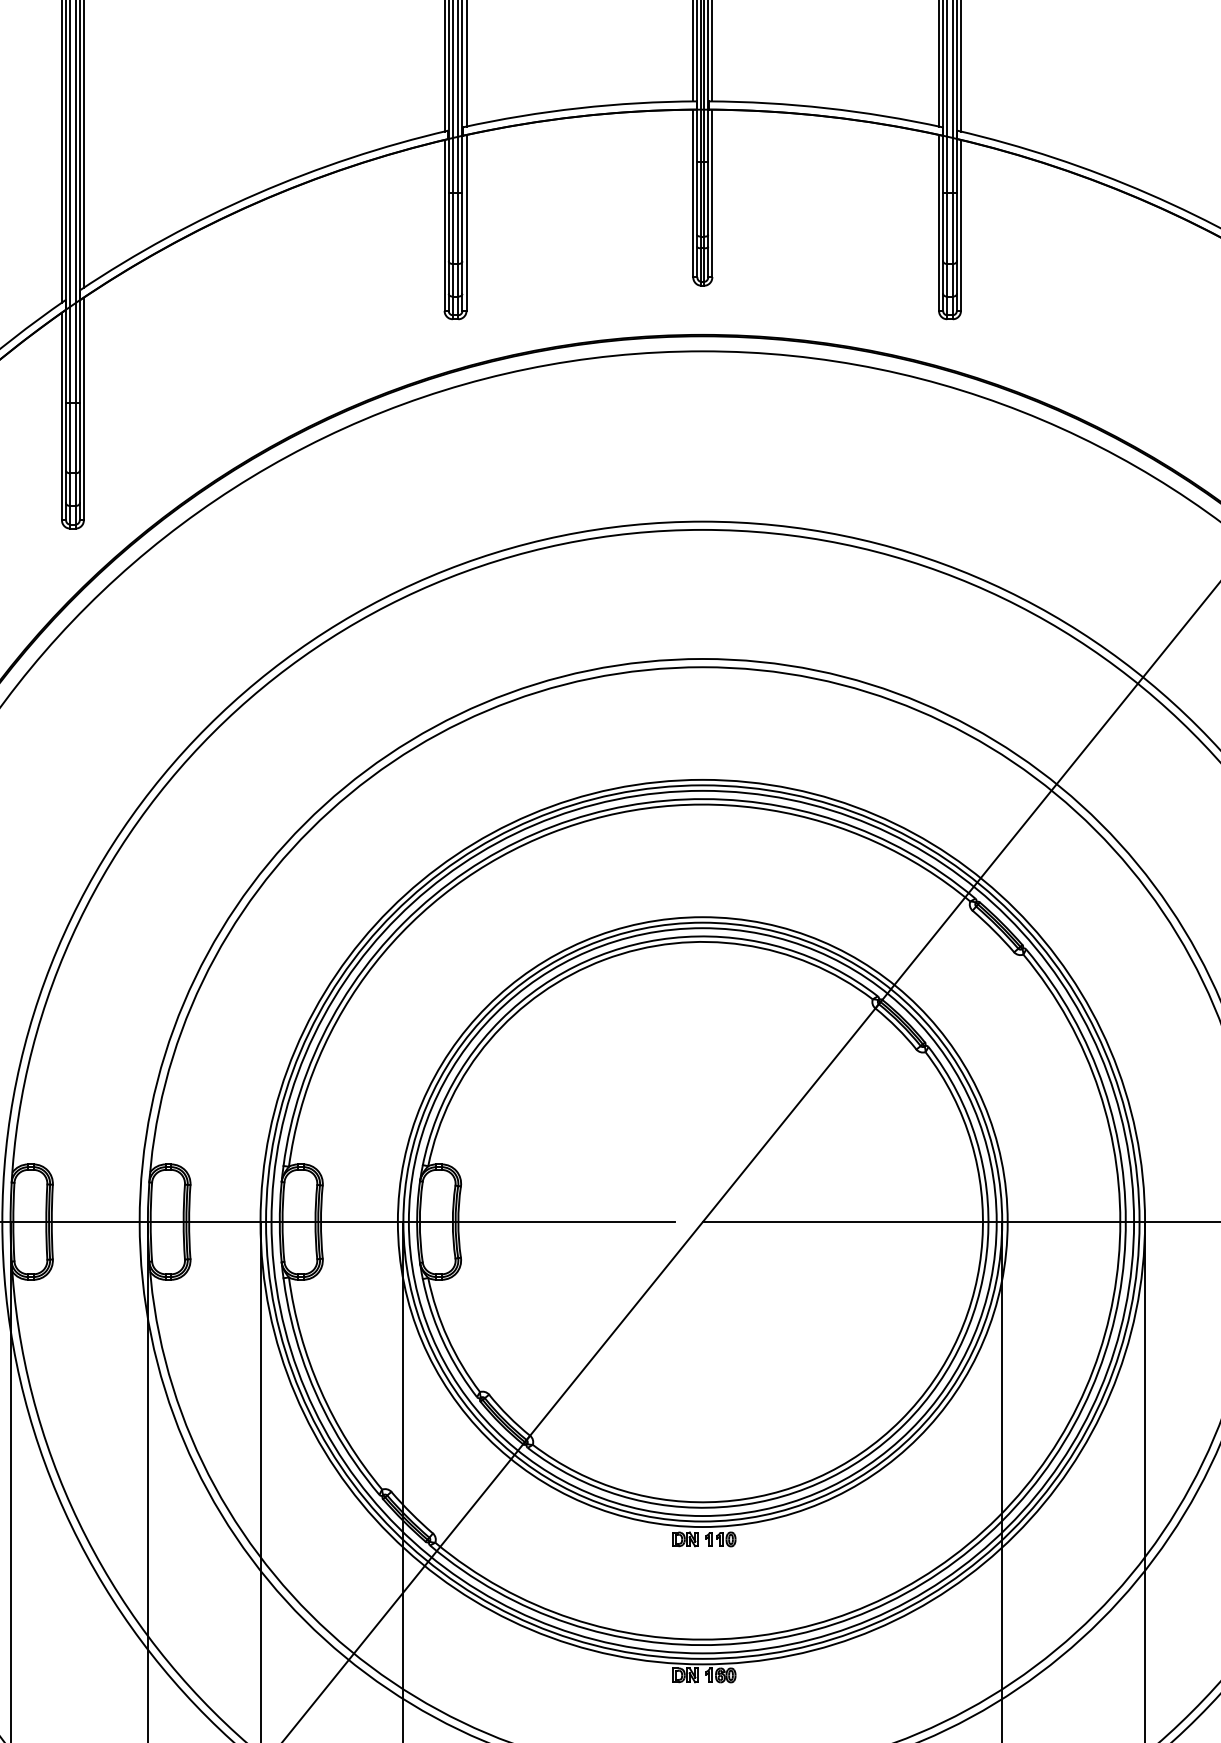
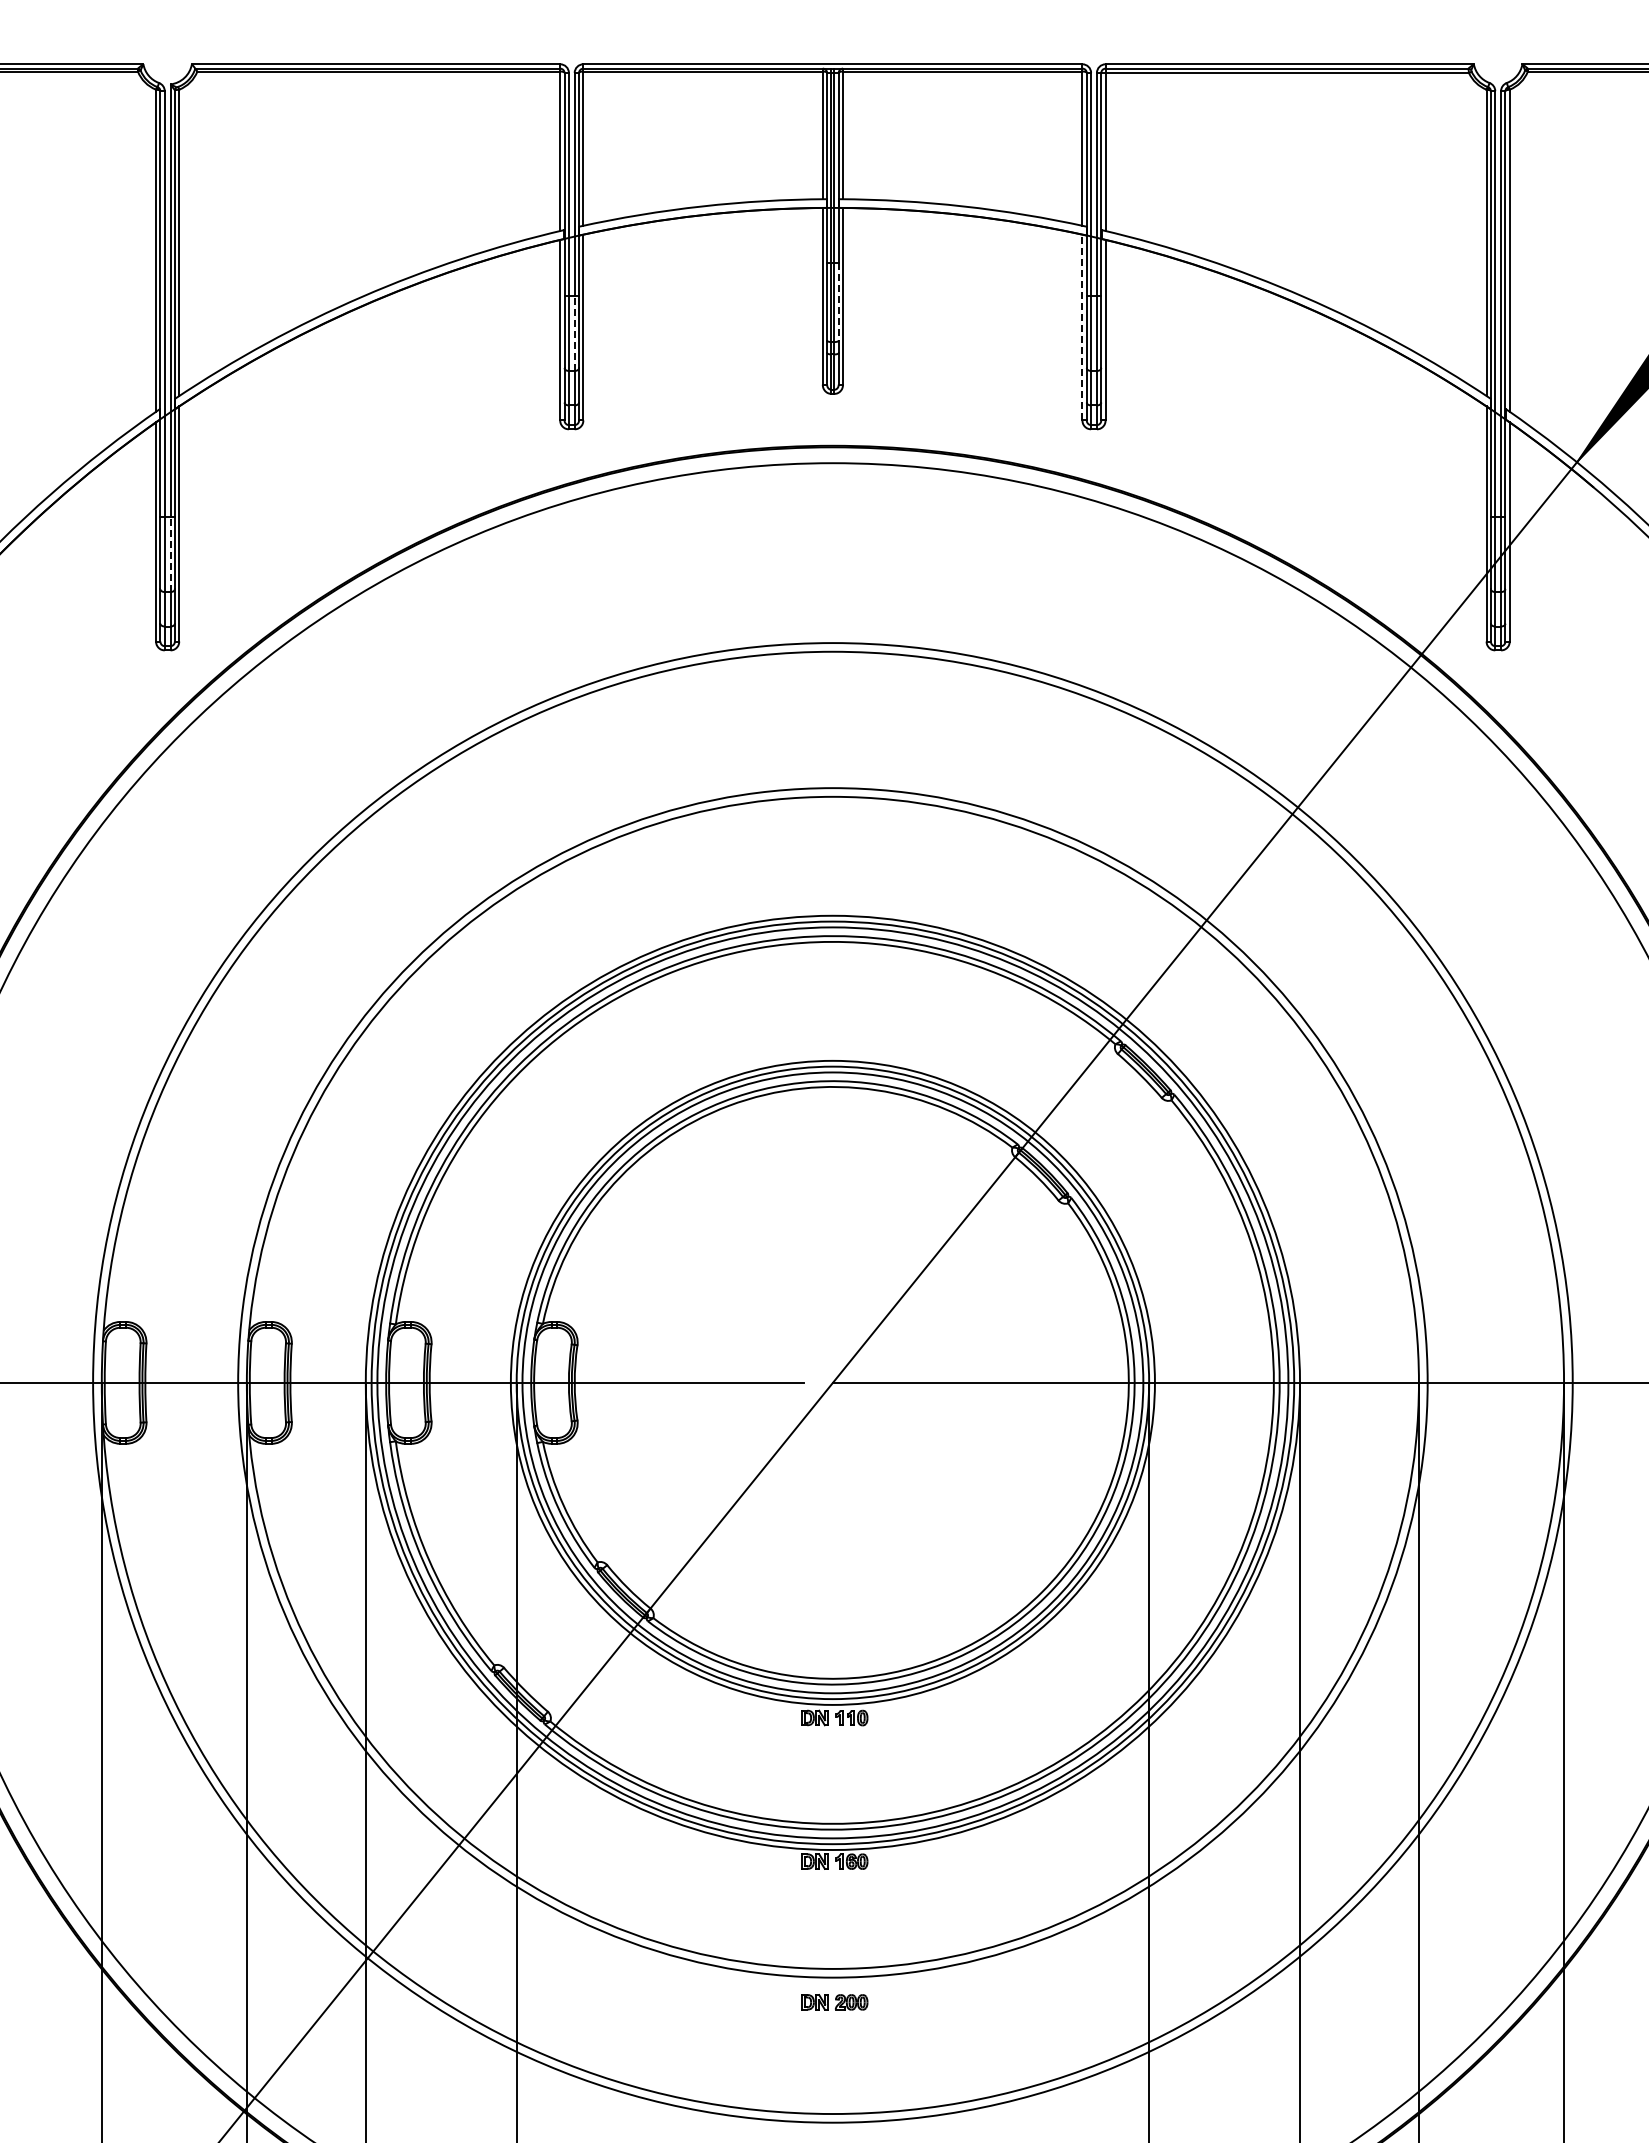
line: (708, 198) -> (838, 301), solid -> dashed
line: (939, 222) -> (1082, 327), solid -> dashed
line: (458, 228) -> (574, 333), solid -> dashed
line: (75, 437) -> (170, 554), solid -> dashed

